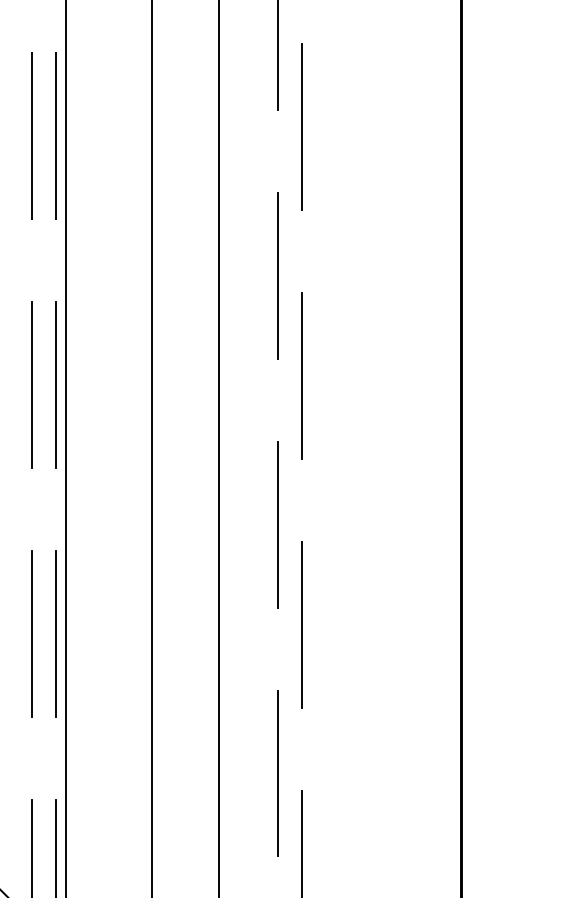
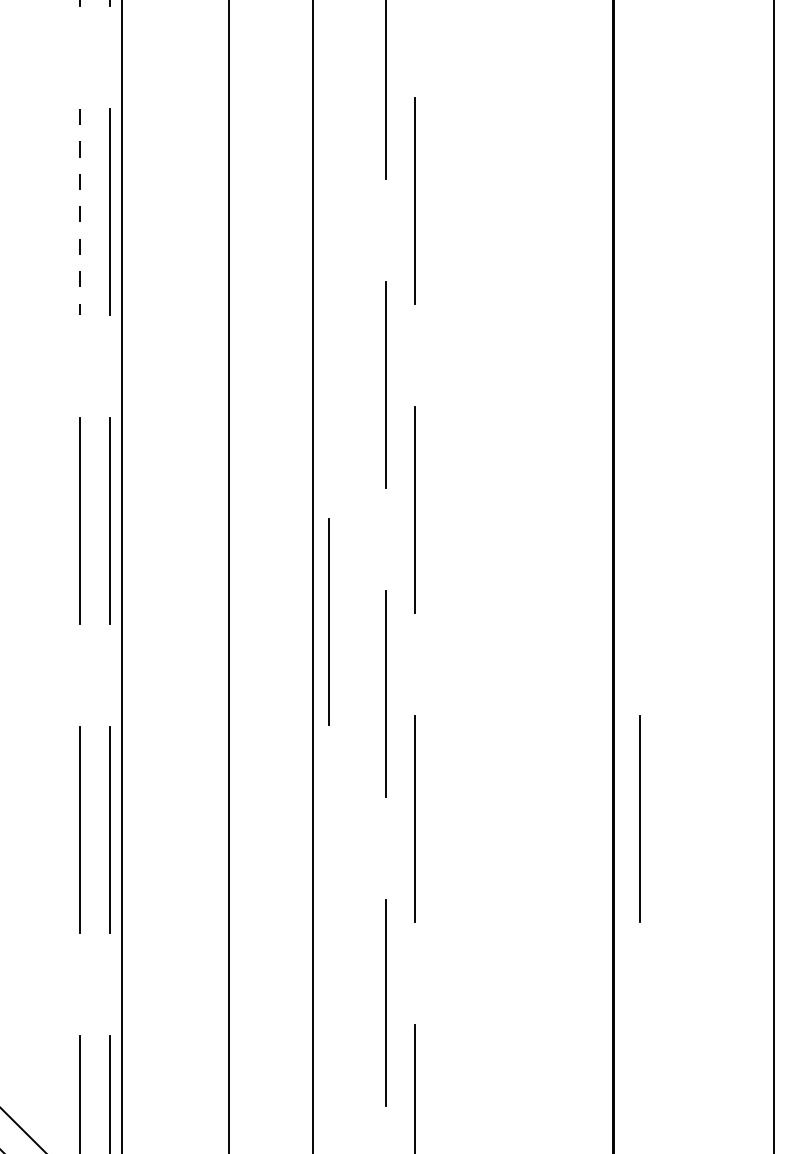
line: (31, 136) -> (79, 212), solid -> dashed
line: (231, 466) -> (328, 621), added
line: (482, 624) -> (639, 818), added

